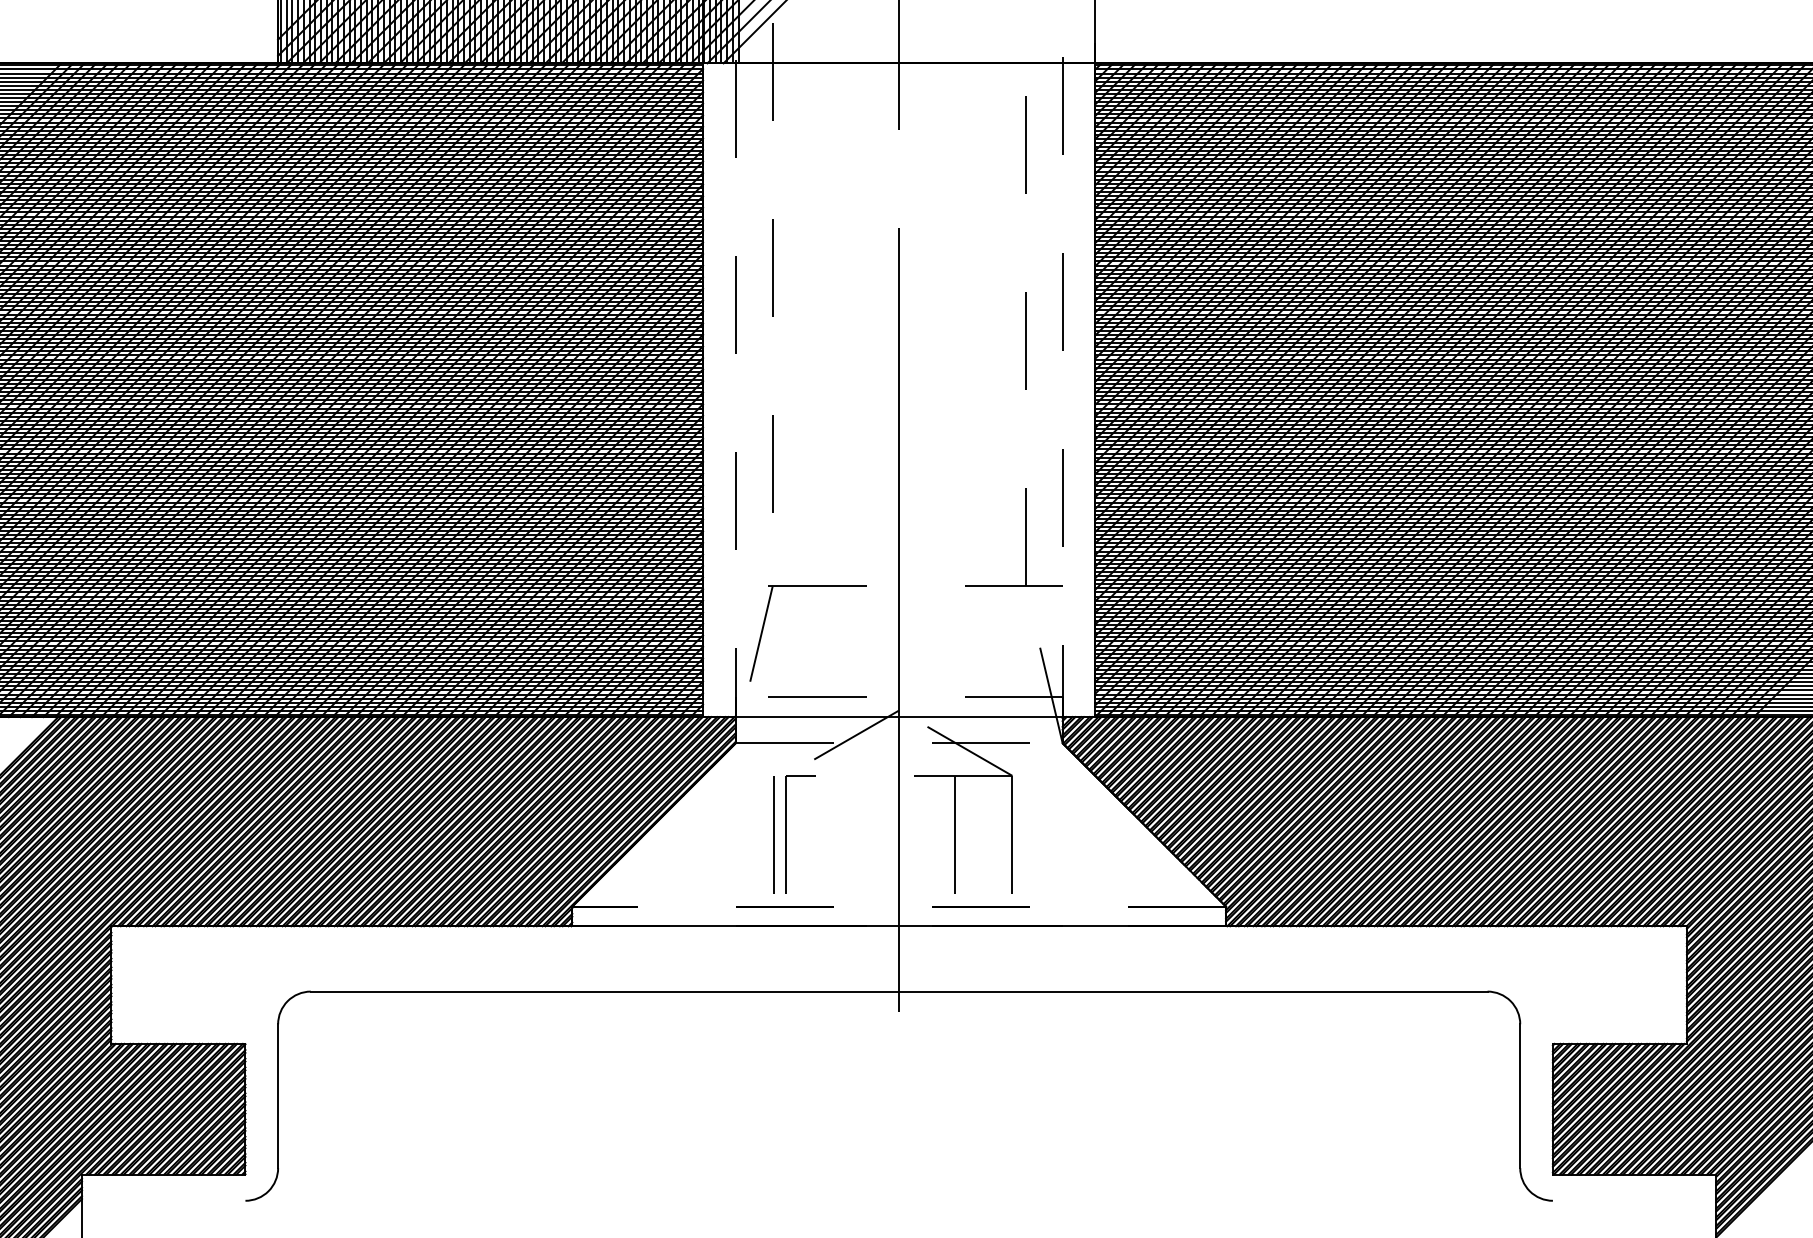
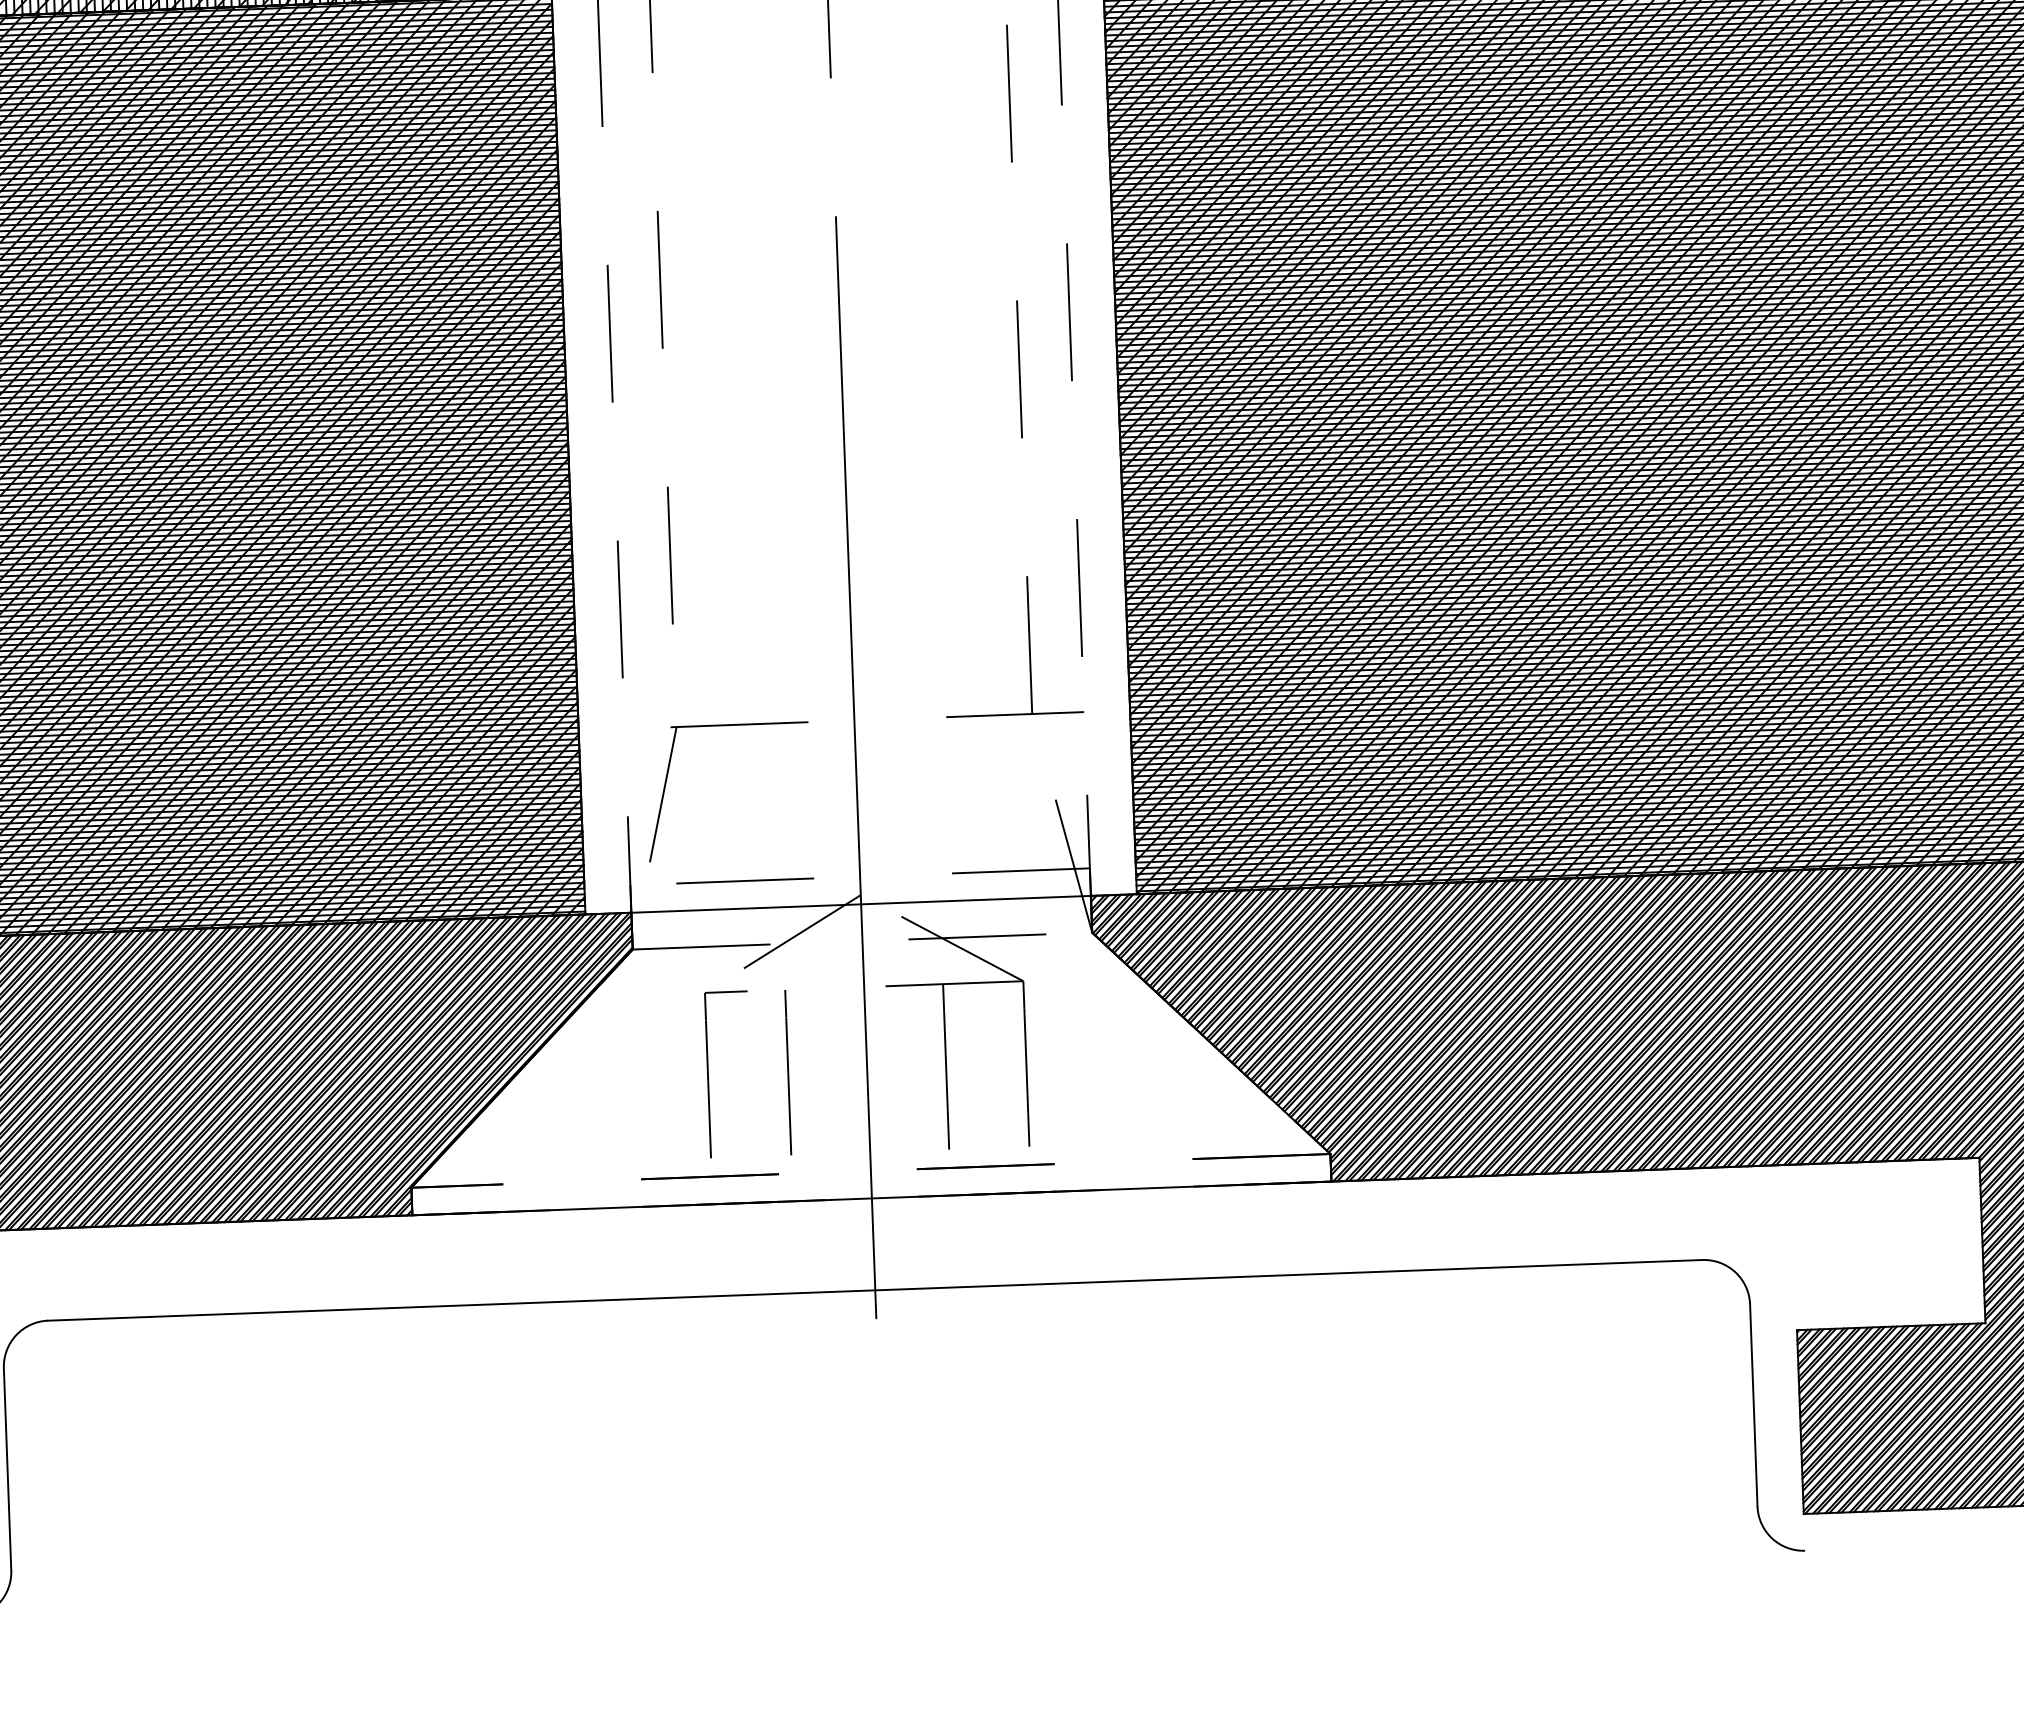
line: (773, 834) -> (787, 1072), moved

